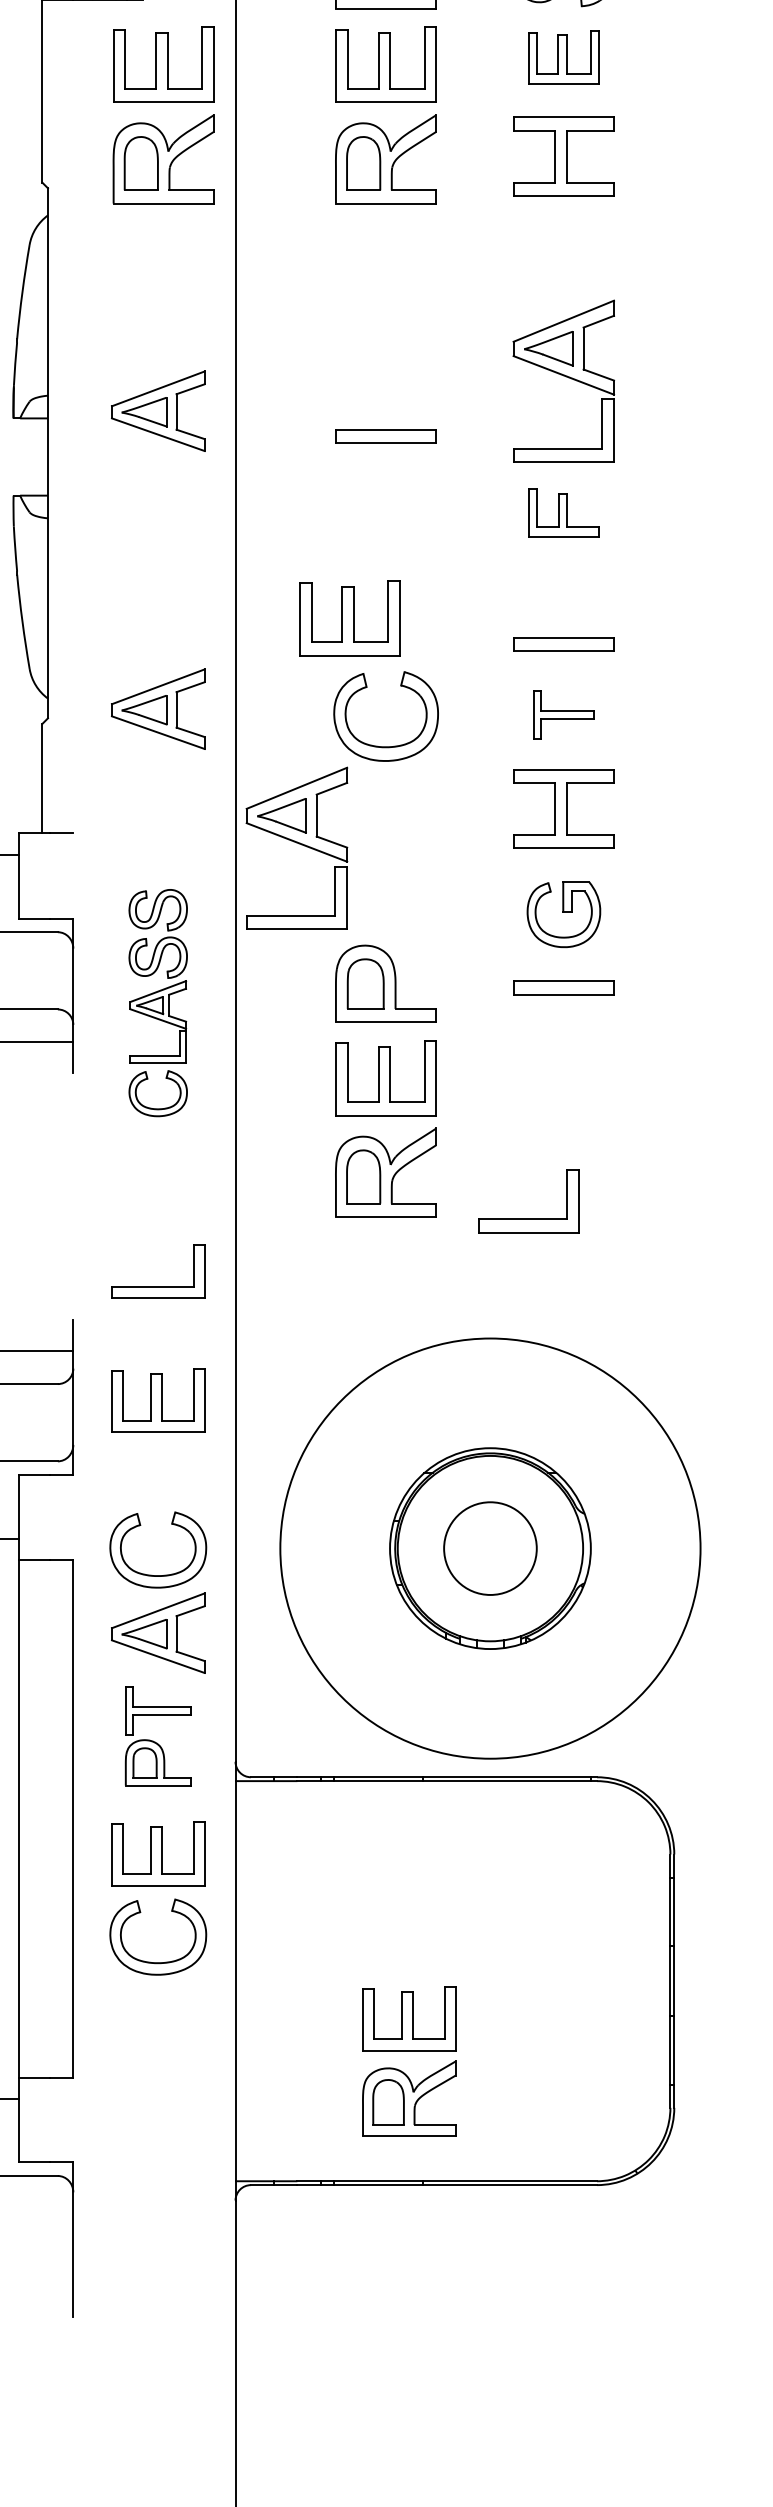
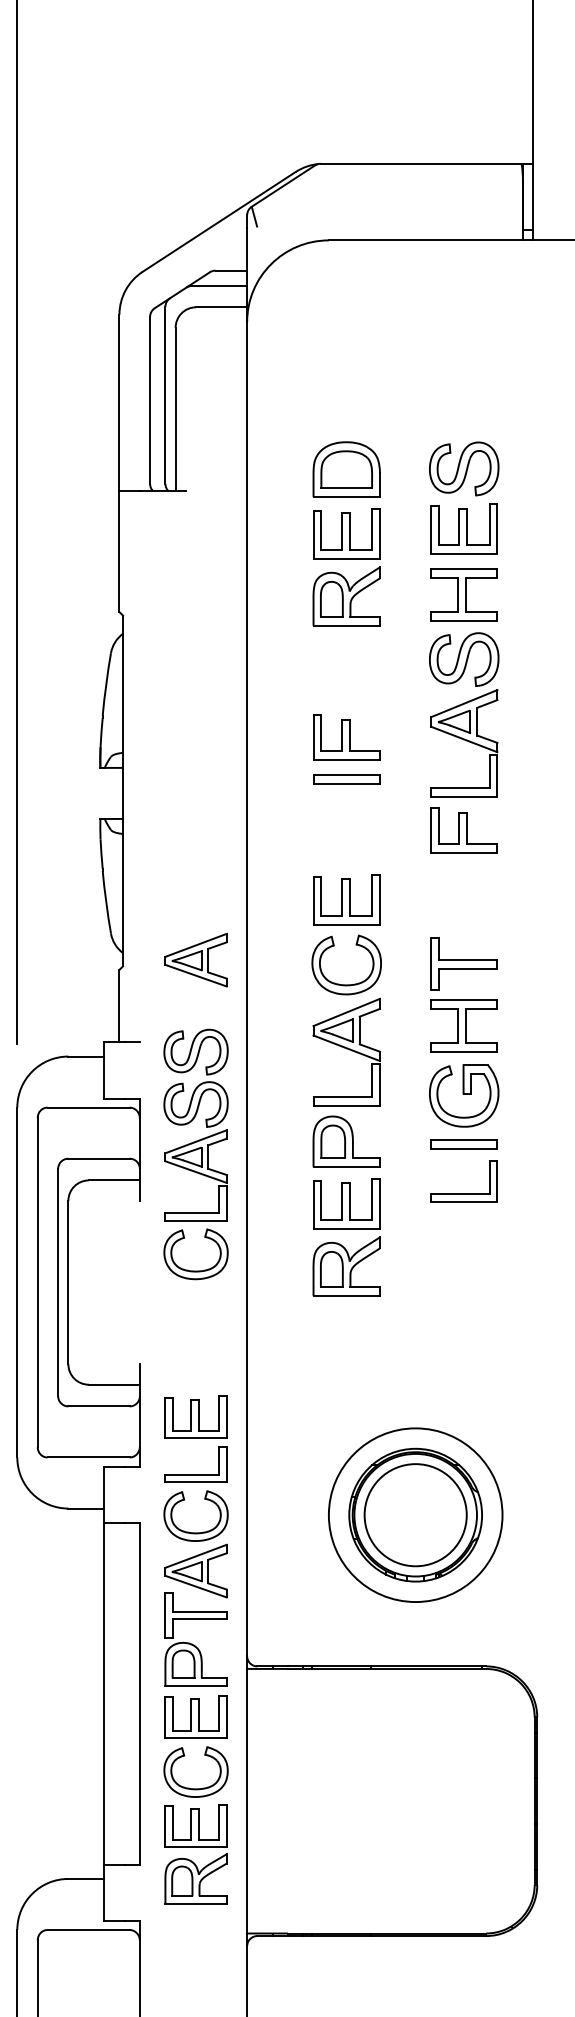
part: (562, 56) -> (463, 528), size x1.43
part: (163, 103) -> (199, 559), removed
part: (564, 254) -> (464, 659), added
part: (385, 372) -> (346, 737), added
part: (157, 411) -> (195, 763), removed
part: (562, 513) -> (463, 830), size x1.43
part: (349, 617) -> (346, 899), moved
part: (562, 644) -> (463, 917), removed
part: (562, 714) -> (463, 963), size x1.67
part: (296, 847) -> (346, 1051), moved
part: (564, 913) -> (464, 1095), size x1.43
part: (157, 1003) -> (195, 1154), size x1.67
part: (527, 1219) -> (463, 1193), moved
part: (157, 1285) -> (195, 1474), moved
circle: (490, 1549) -> (415, 1515), size x0.62
circle: (490, 1549) -> (415, 1515), size x1.67
part: (157, 1736) -> (195, 1639), size x1.43
part: (408, 2051) -> (195, 1847), moved

